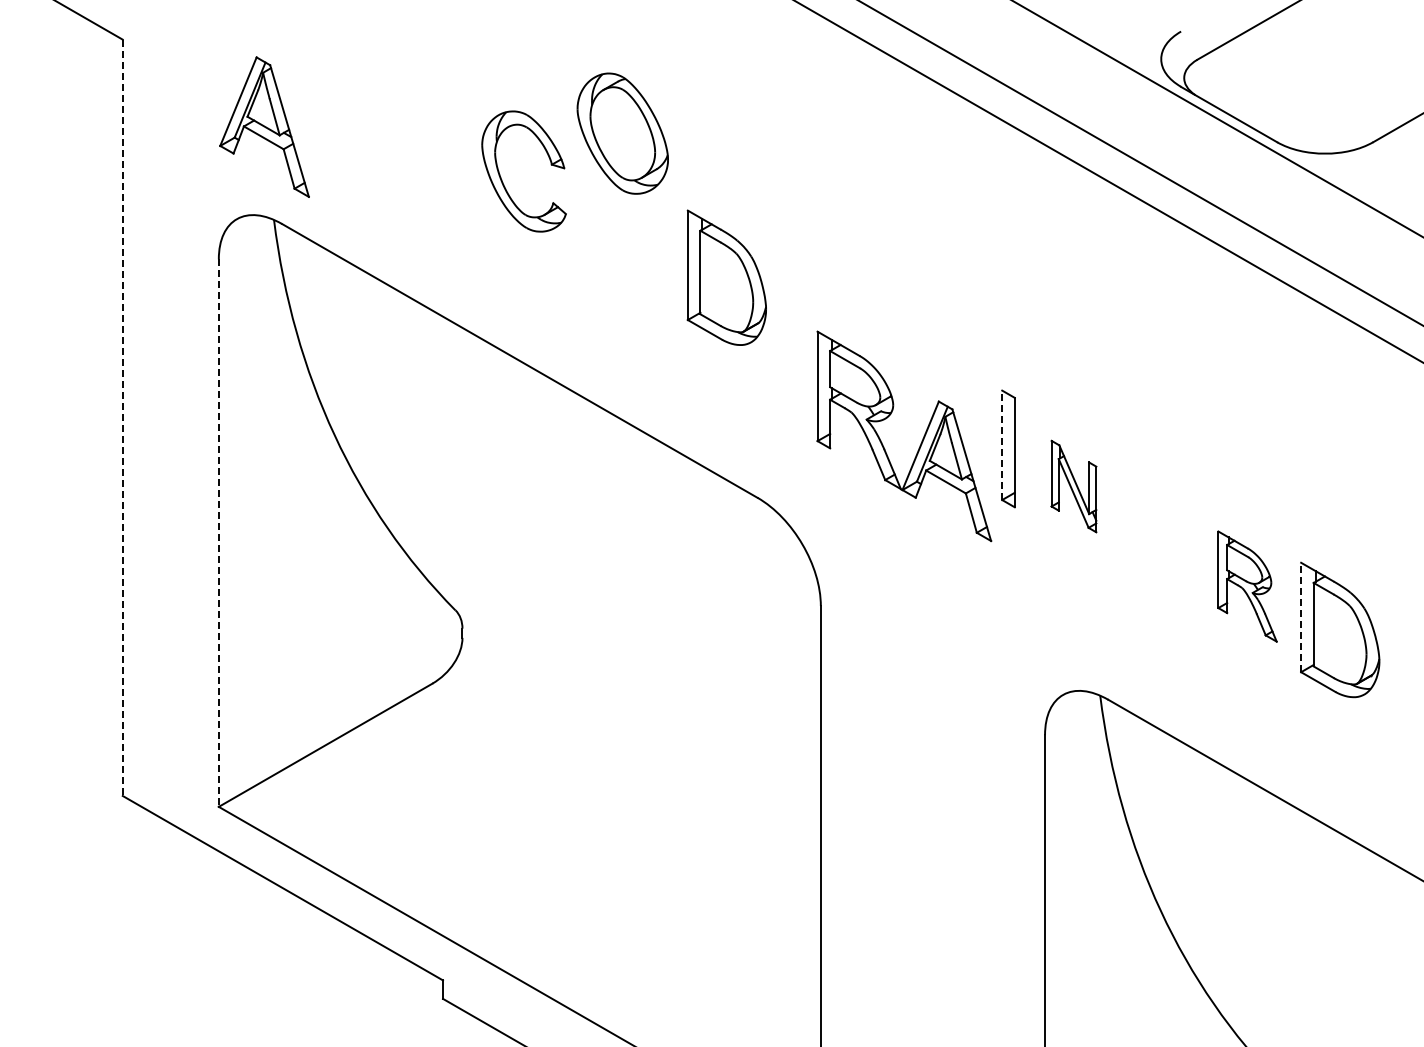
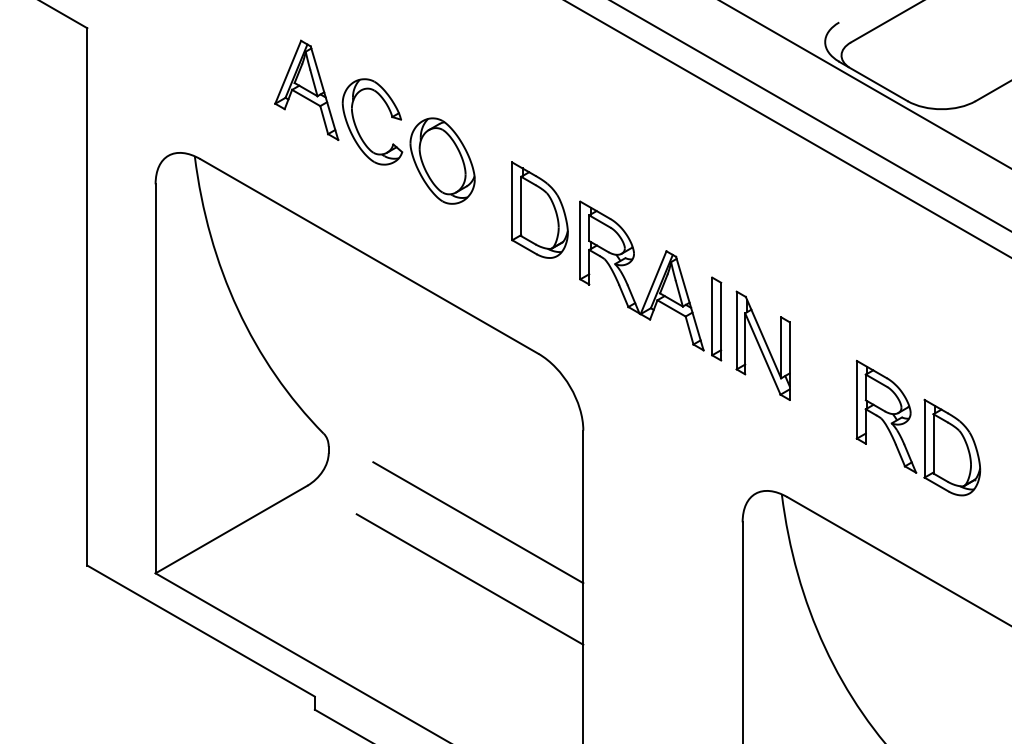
part: (264, 126) -> (306, 89), moved
part: (622, 133) -> (442, 160), moved
part: (726, 277) -> (539, 210), moved
line: (122, 418) -> (87, 297), dashed -> solid
part: (921, 440) -> (654, 278), moved
line: (1002, 445) -> (712, 316), dashed -> solid
part: (1073, 486) -> (762, 345), size x1.67
line: (218, 533) -> (155, 379), dashed -> solid
part: (1247, 586) -> (886, 416), size x1.43
line: (1301, 617) -> (924, 438), dashed -> solid
line: (672, 735) -> (477, 522), added
line: (660, 815) -> (469, 579), added

